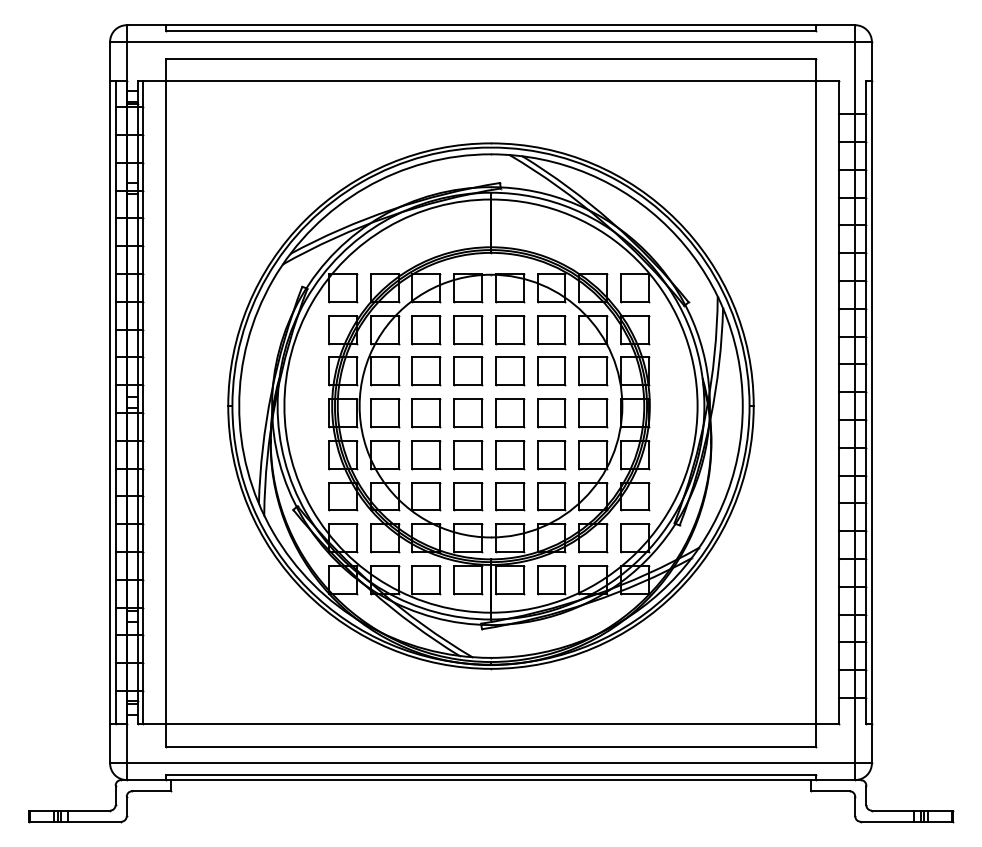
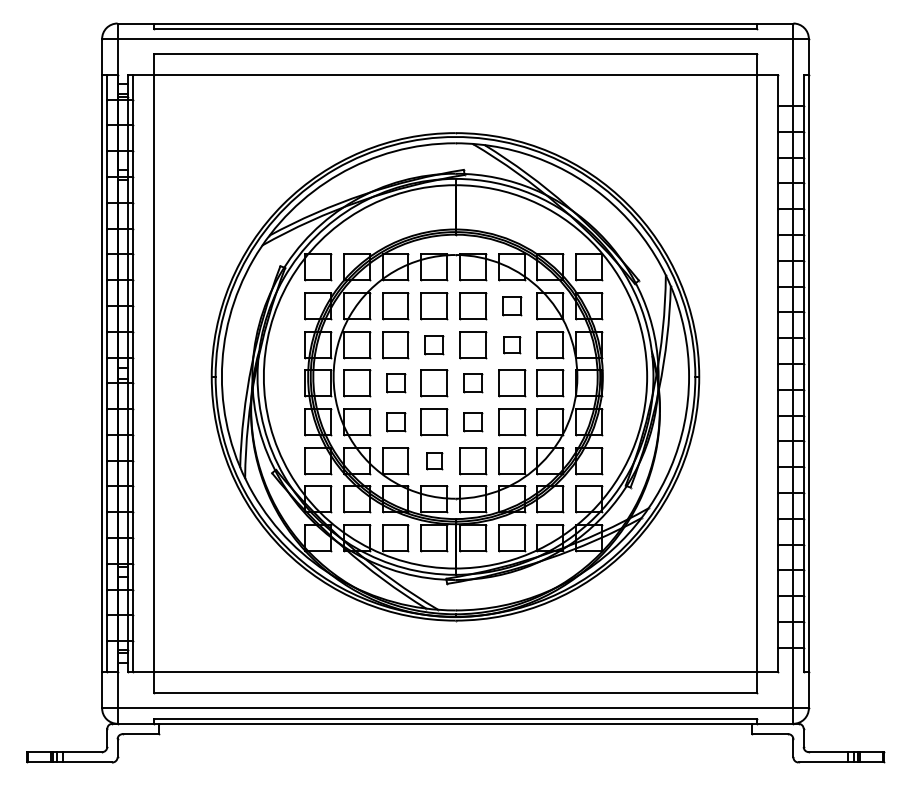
part: (552, 330) -> (512, 306), size x0.7
part: (468, 372) -> (434, 345), size x0.7
part: (552, 372) -> (512, 345), size x0.6
part: (426, 413) -> (395, 383), size x0.7
part: (510, 413) -> (473, 383), size x0.7
part: (426, 455) -> (395, 422), size x0.7
part: (510, 455) -> (473, 422), size x0.7
part: (468, 497) -> (434, 461), size x0.6

